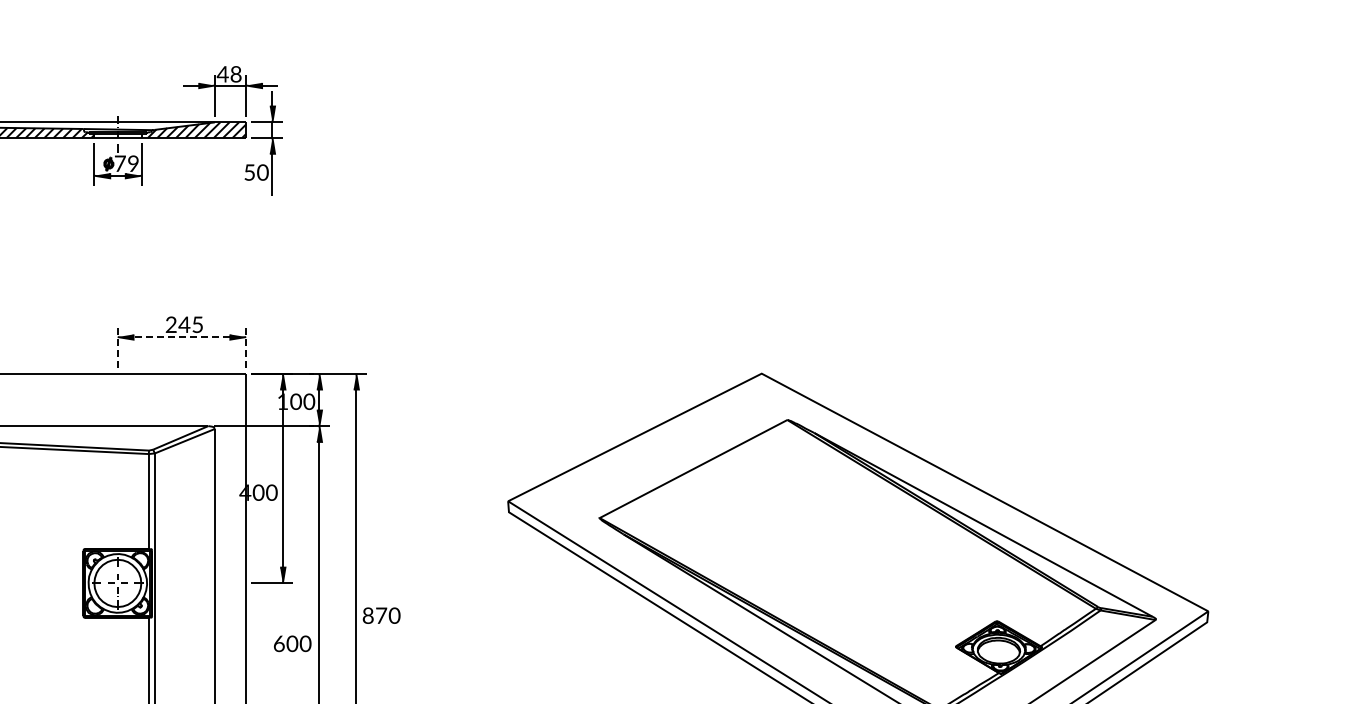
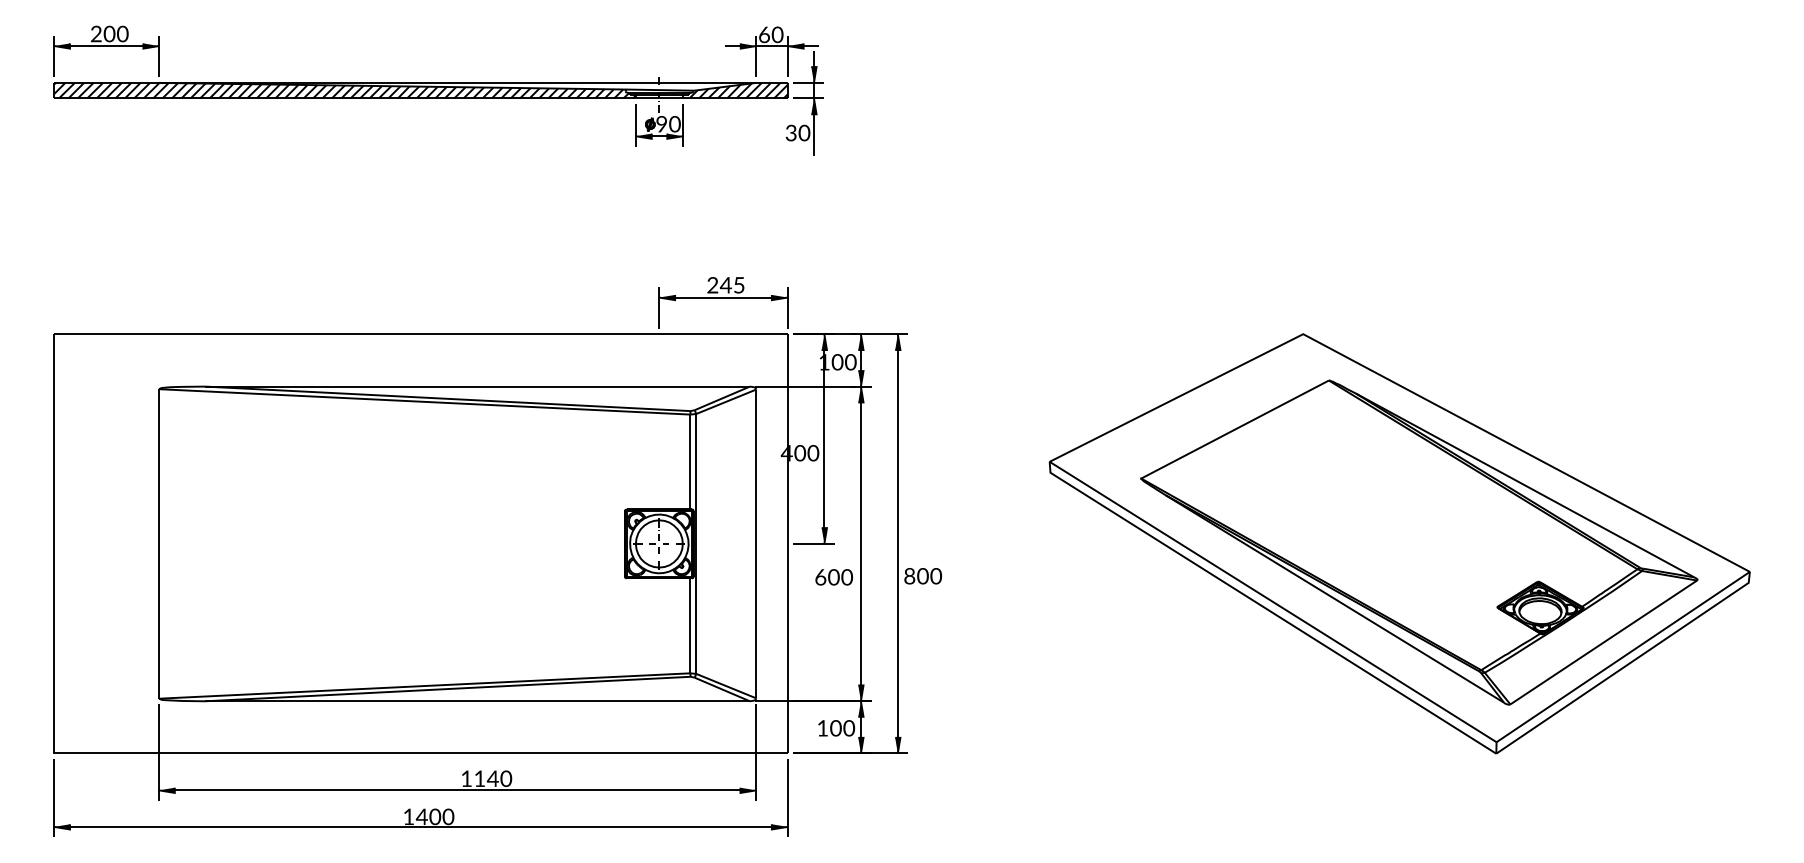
text: (228, 74) -> (770, 35), 48 -> 60
text: (126, 163) -> (668, 124), 79 -> 90
text: (248, 171) -> (790, 132), 50 -> 30
line: (180, 336) -> (722, 297), dashed -> solid
line: (117, 347) -> (659, 308), dashed -> solid
line: (245, 347) -> (787, 308), dashed -> solid
text: (380, 615) -> (922, 576), 870 -> 800
text: (291, 643) -> (833, 577), moved

